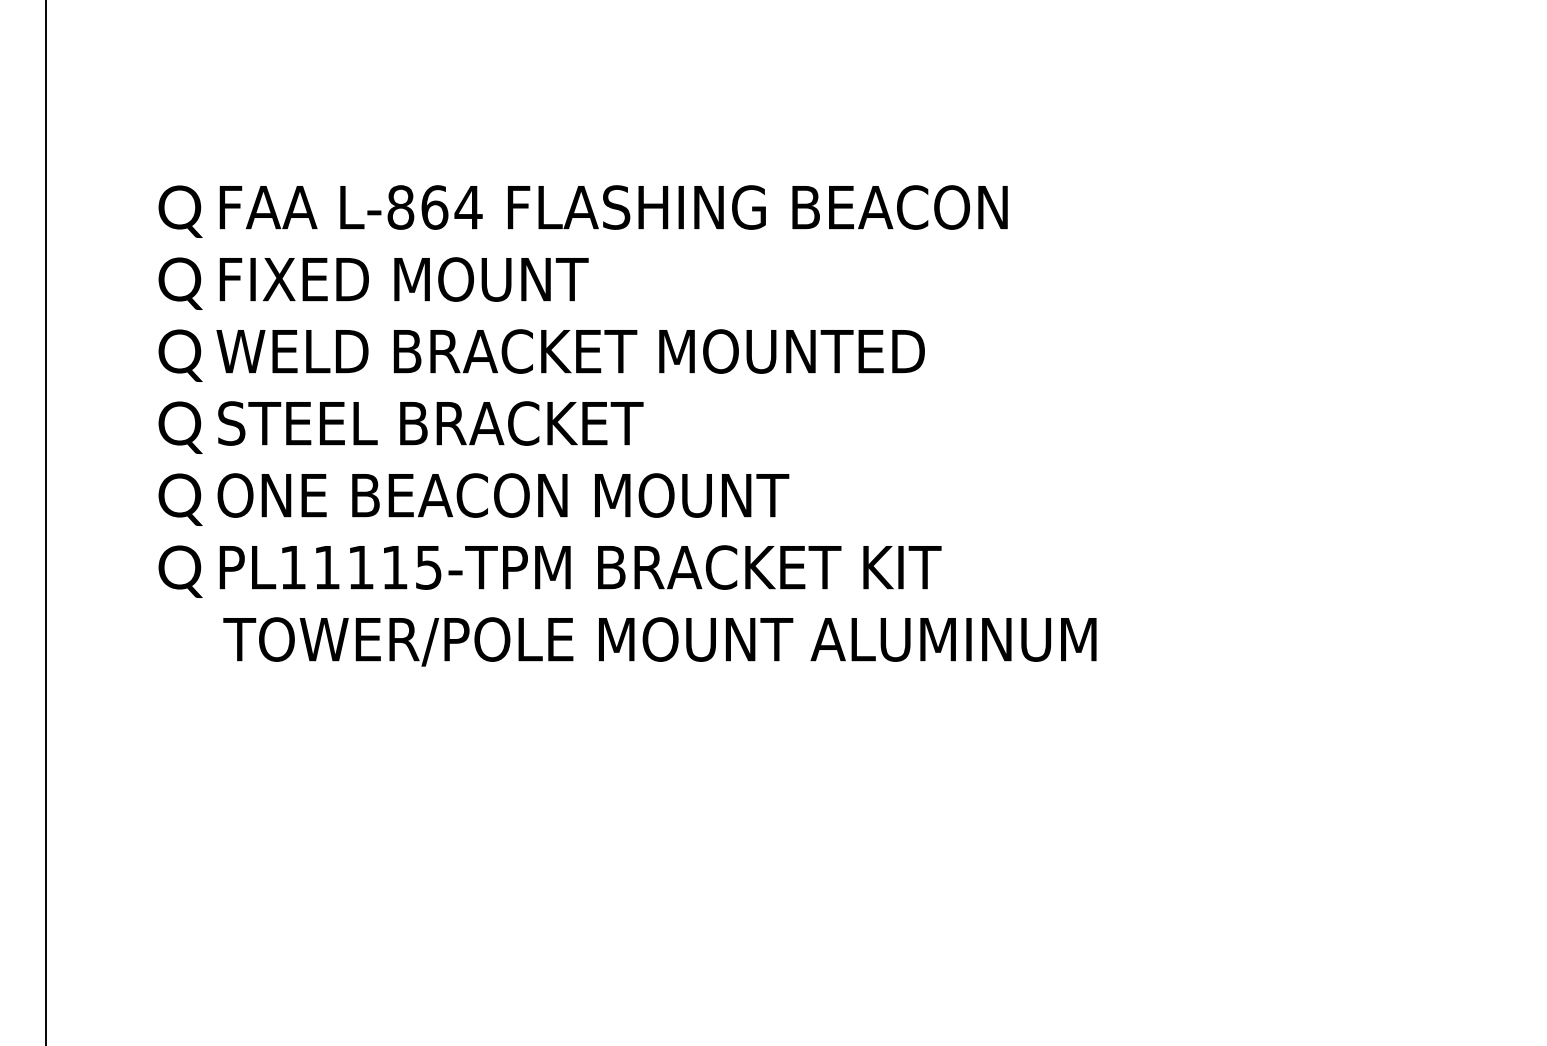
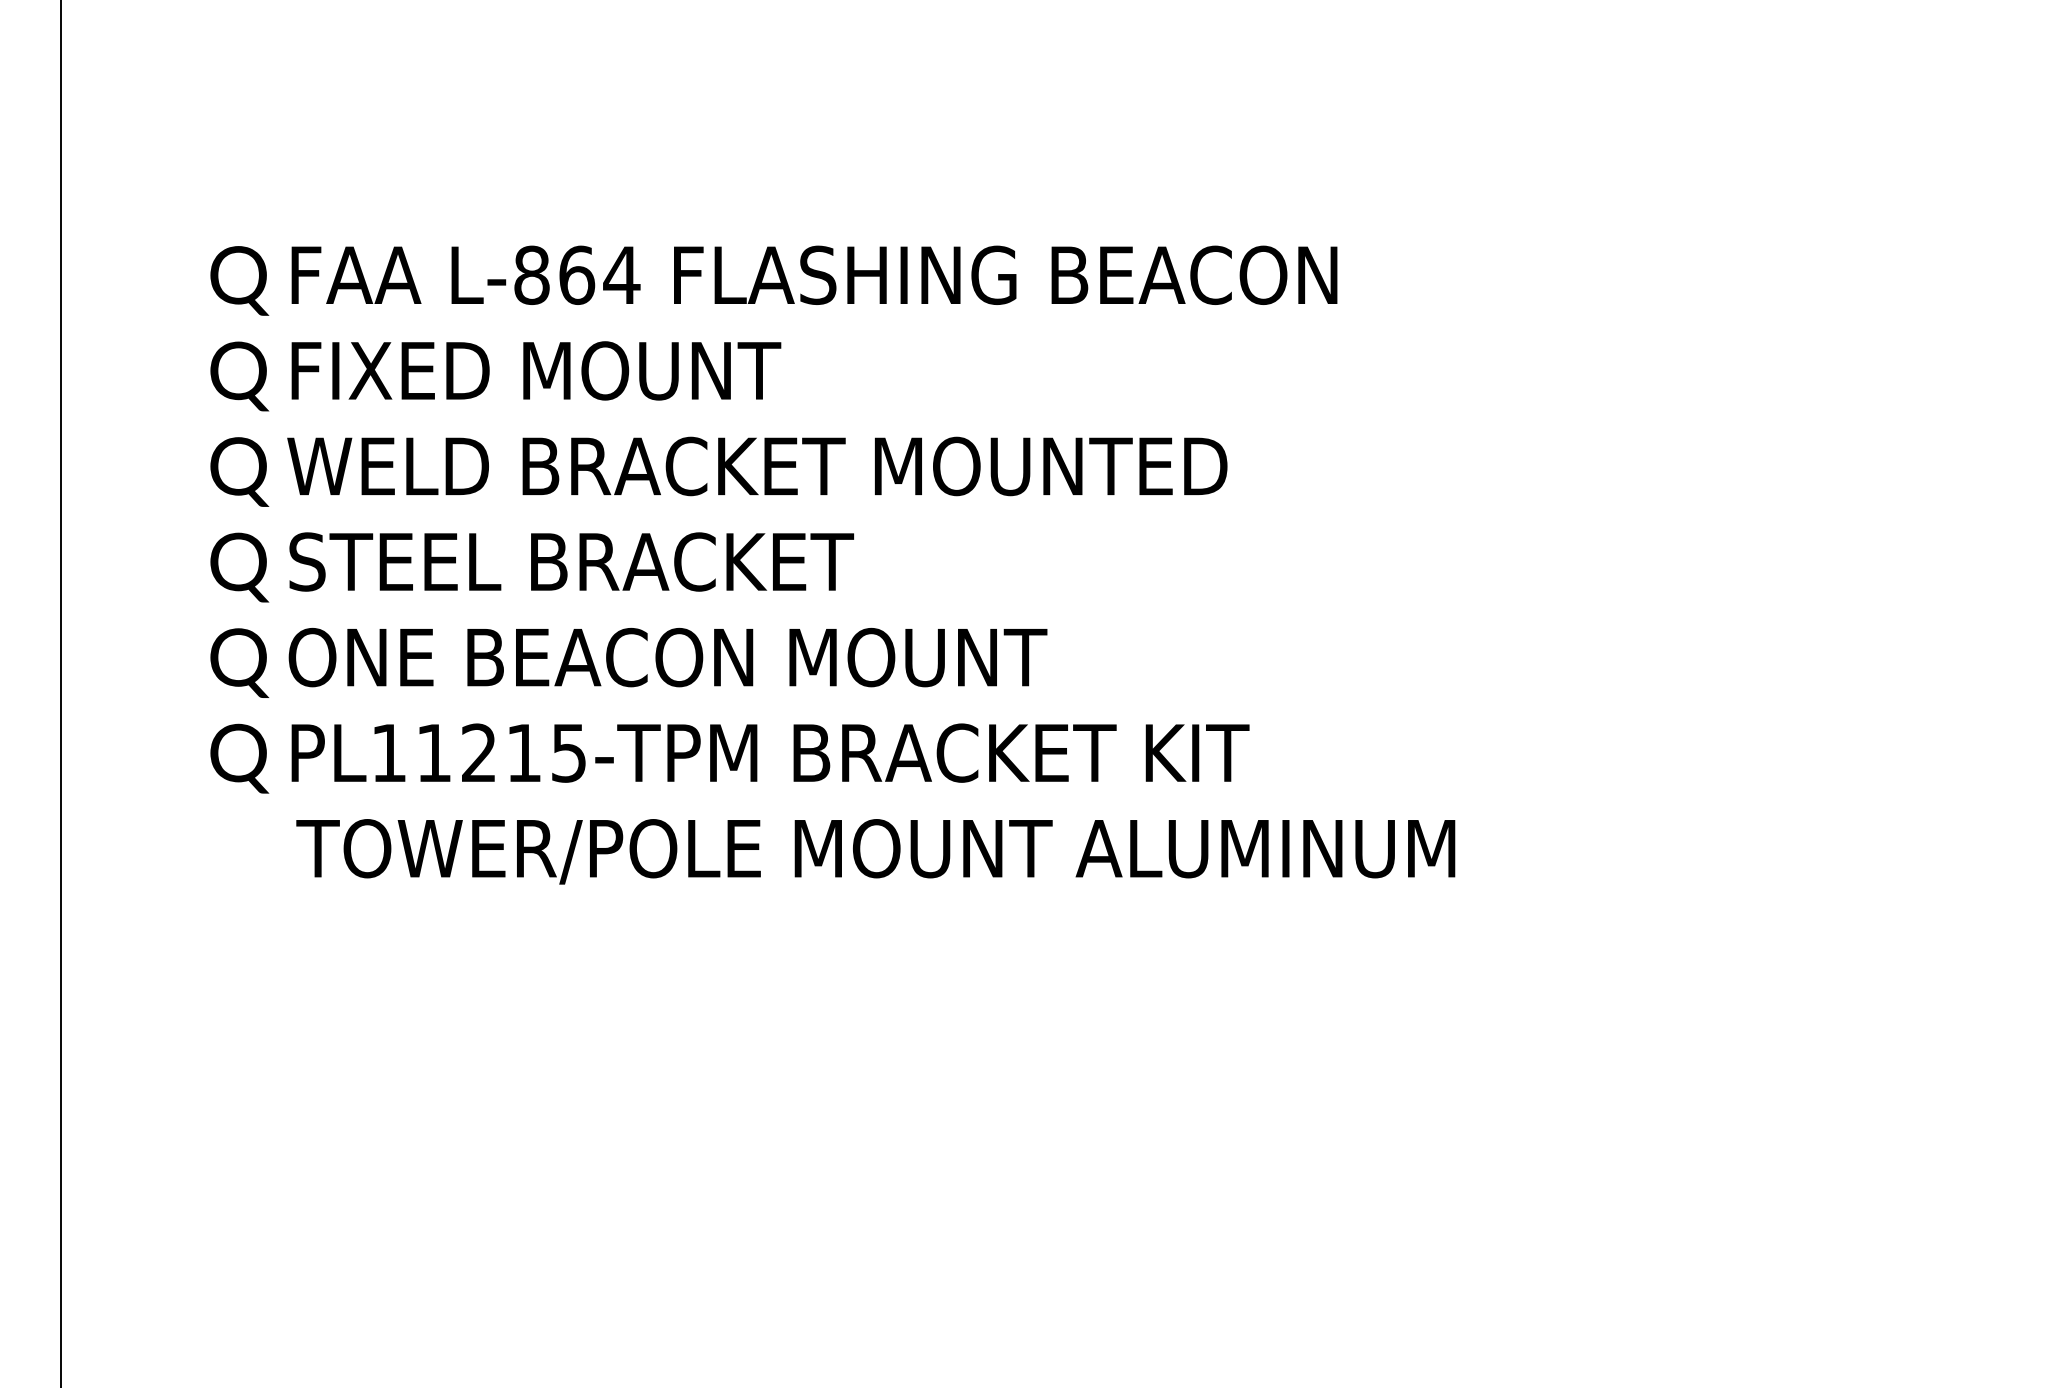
text: (360, 567) -> (478, 752), PL11115-TPM -> PL11215-TPM

